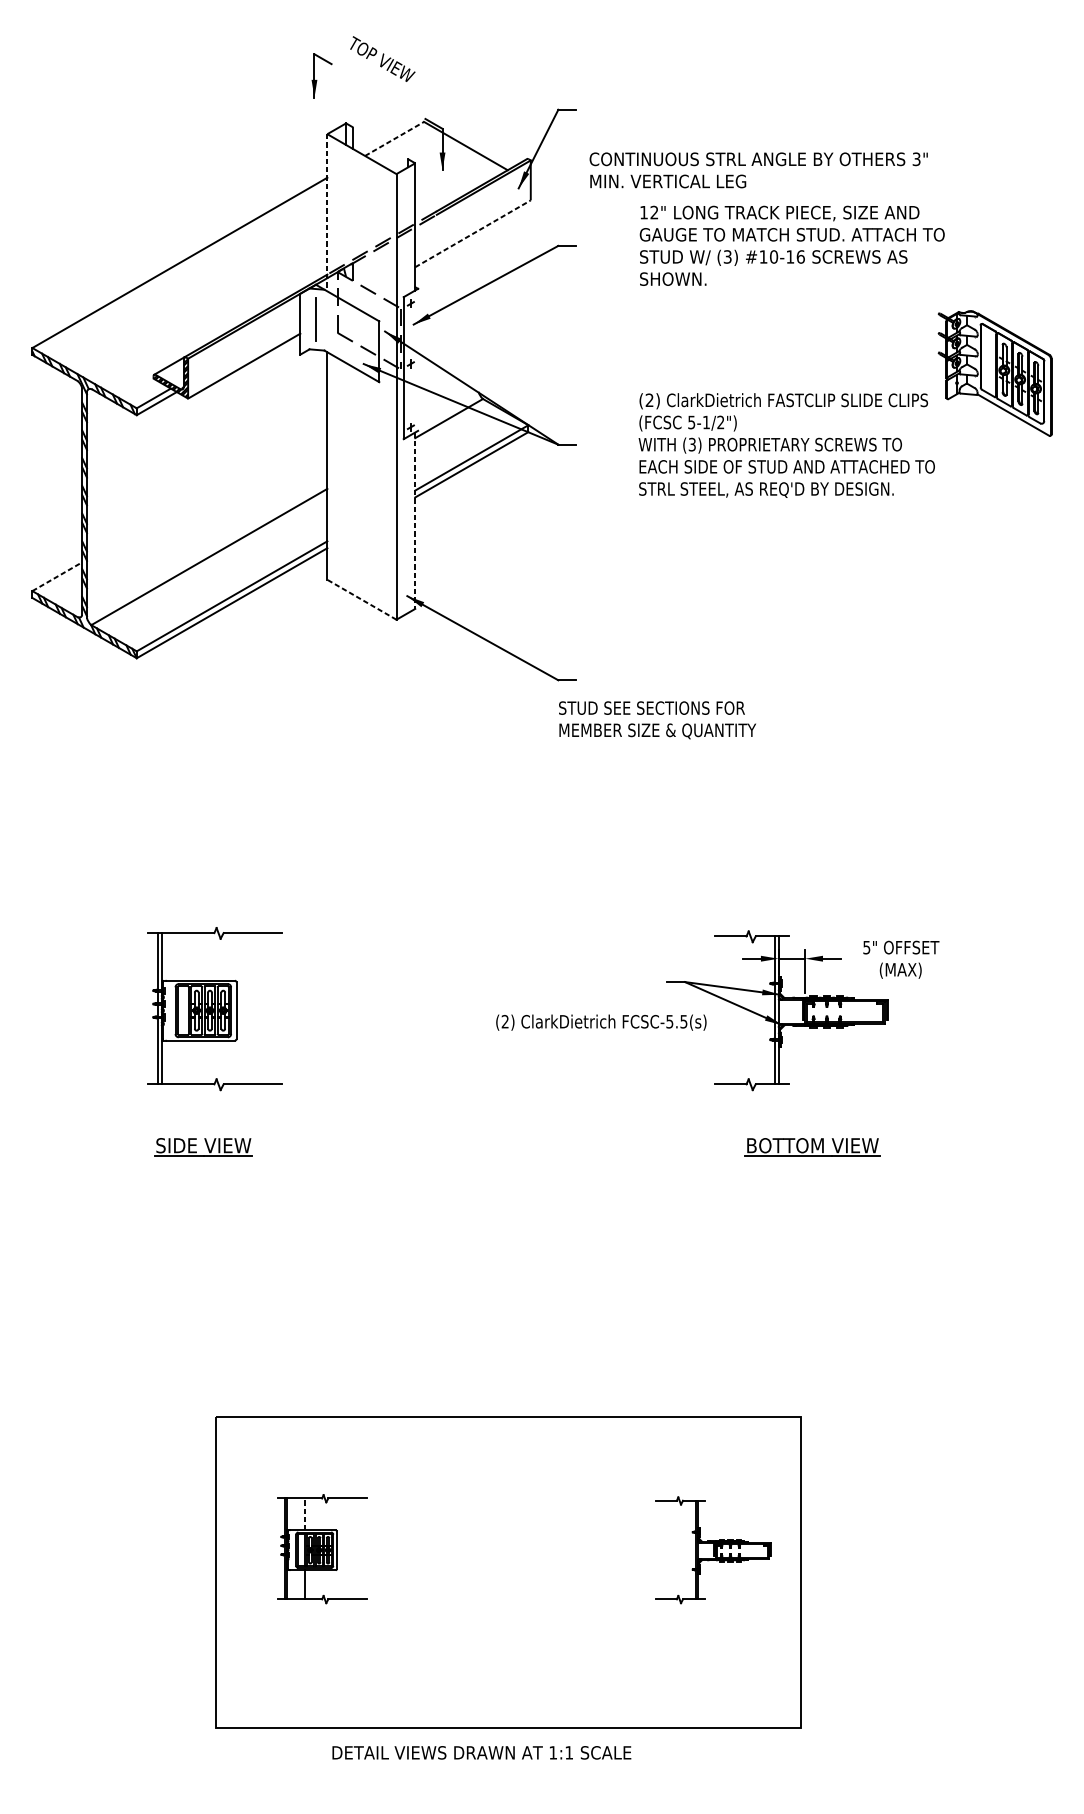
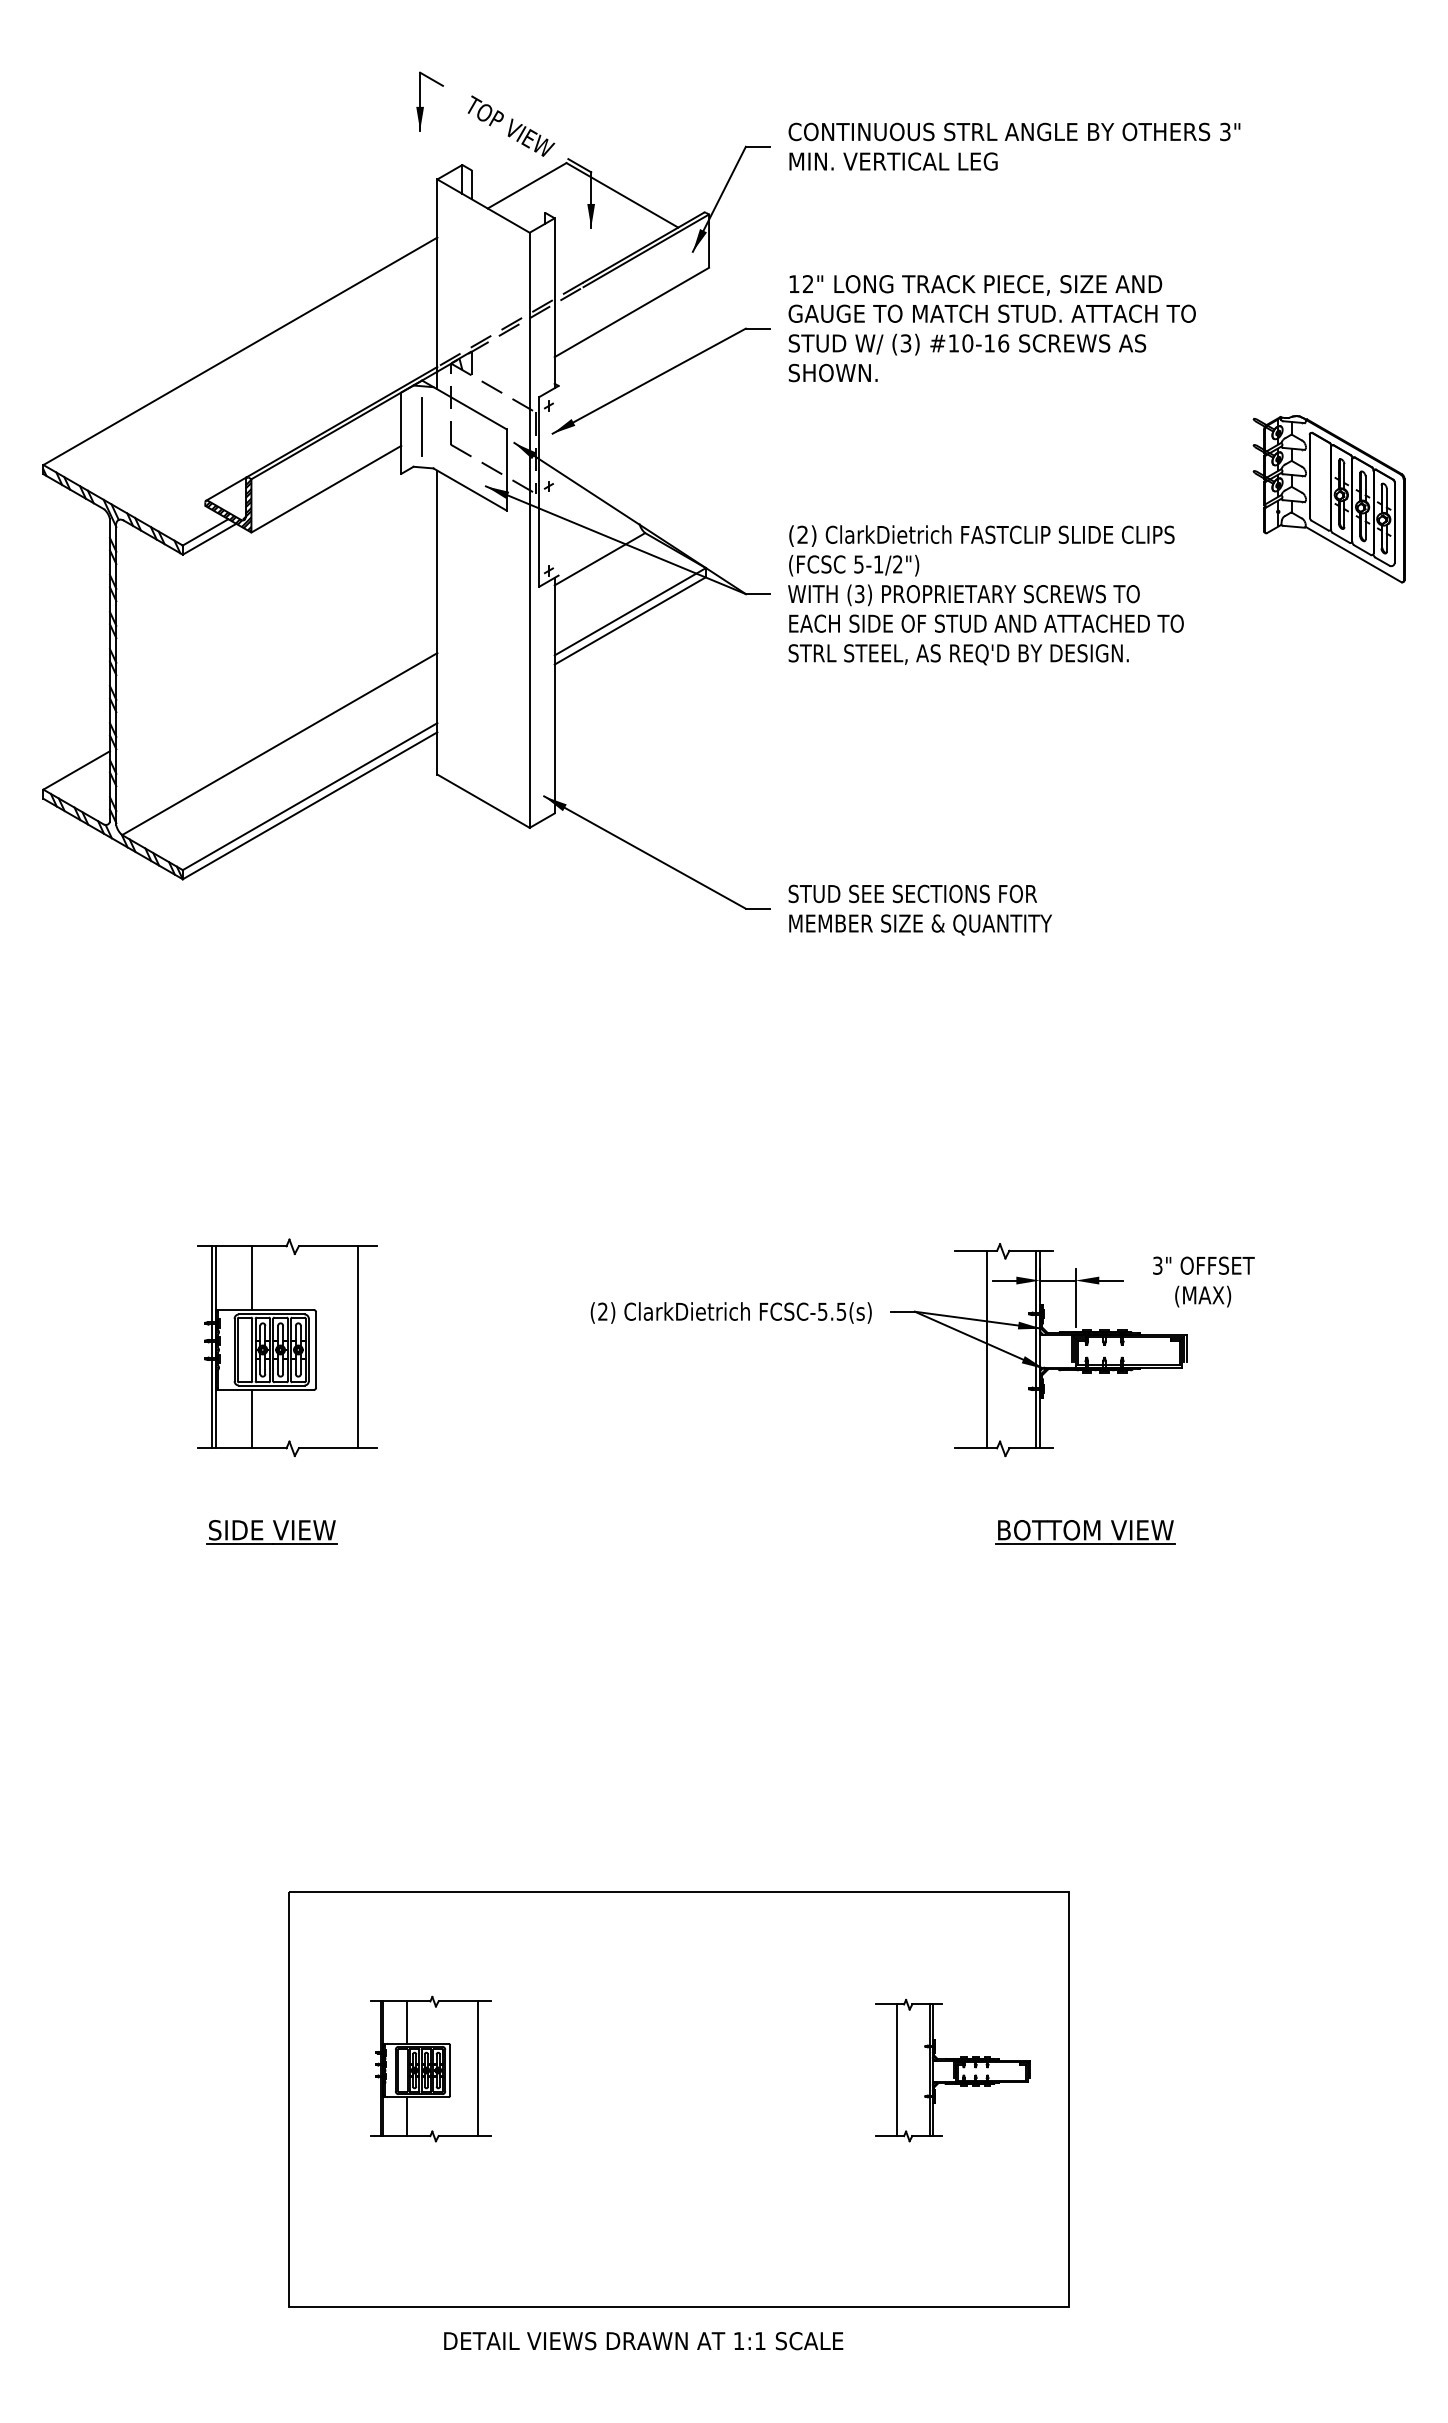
text: (382, 58) -> (511, 125), moved
line: (394, 138) -> (527, 185), dashed -> solid
text: (758, 170) -> (1014, 146), moved
line: (327, 212) -> (437, 284), dashed -> solid
line: (473, 233) -> (632, 312), dashed -> solid
text: (791, 245) -> (991, 328), moved
text: (786, 445) -> (985, 595), moved
line: (415, 520) -> (554, 695), dashed -> solid
line: (57, 576) -> (77, 770), dashed -> solid
line: (361, 599) -> (483, 800), dashed -> solid
text: (656, 719) -> (919, 909), moved
text: (866, 946) -> (1157, 1264), 5" -> 3"
line: (188, 957) -> (251, 1278), added
line: (268, 1008) -> (358, 1347), added
line: (738, 1010) -> (986, 1349), added
text: (600, 1022) -> (730, 1312), moved
line: (188, 1062) -> (251, 1418), added
line: (305, 1514) -> (407, 2022), dashed -> solid
line: (358, 1548) -> (478, 2068), added
line: (671, 1550) -> (897, 2070), added

